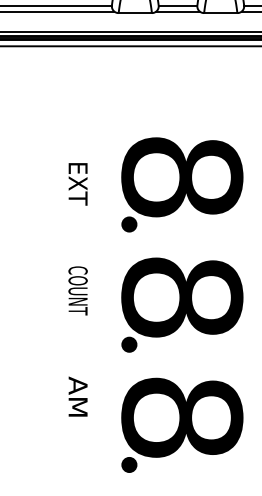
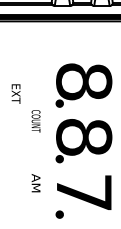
text: (76, 183) -> (15, 93), moved
text: (76, 291) -> (35, 121), moved
text: (182, 416) -> (84, 192), 8 -> 7

